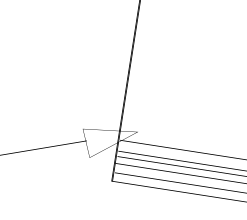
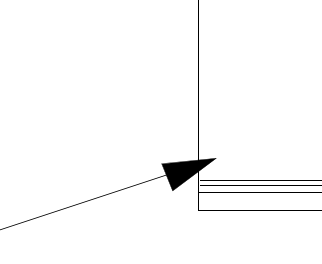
fill: (107, 143) -> (188, 174), added

